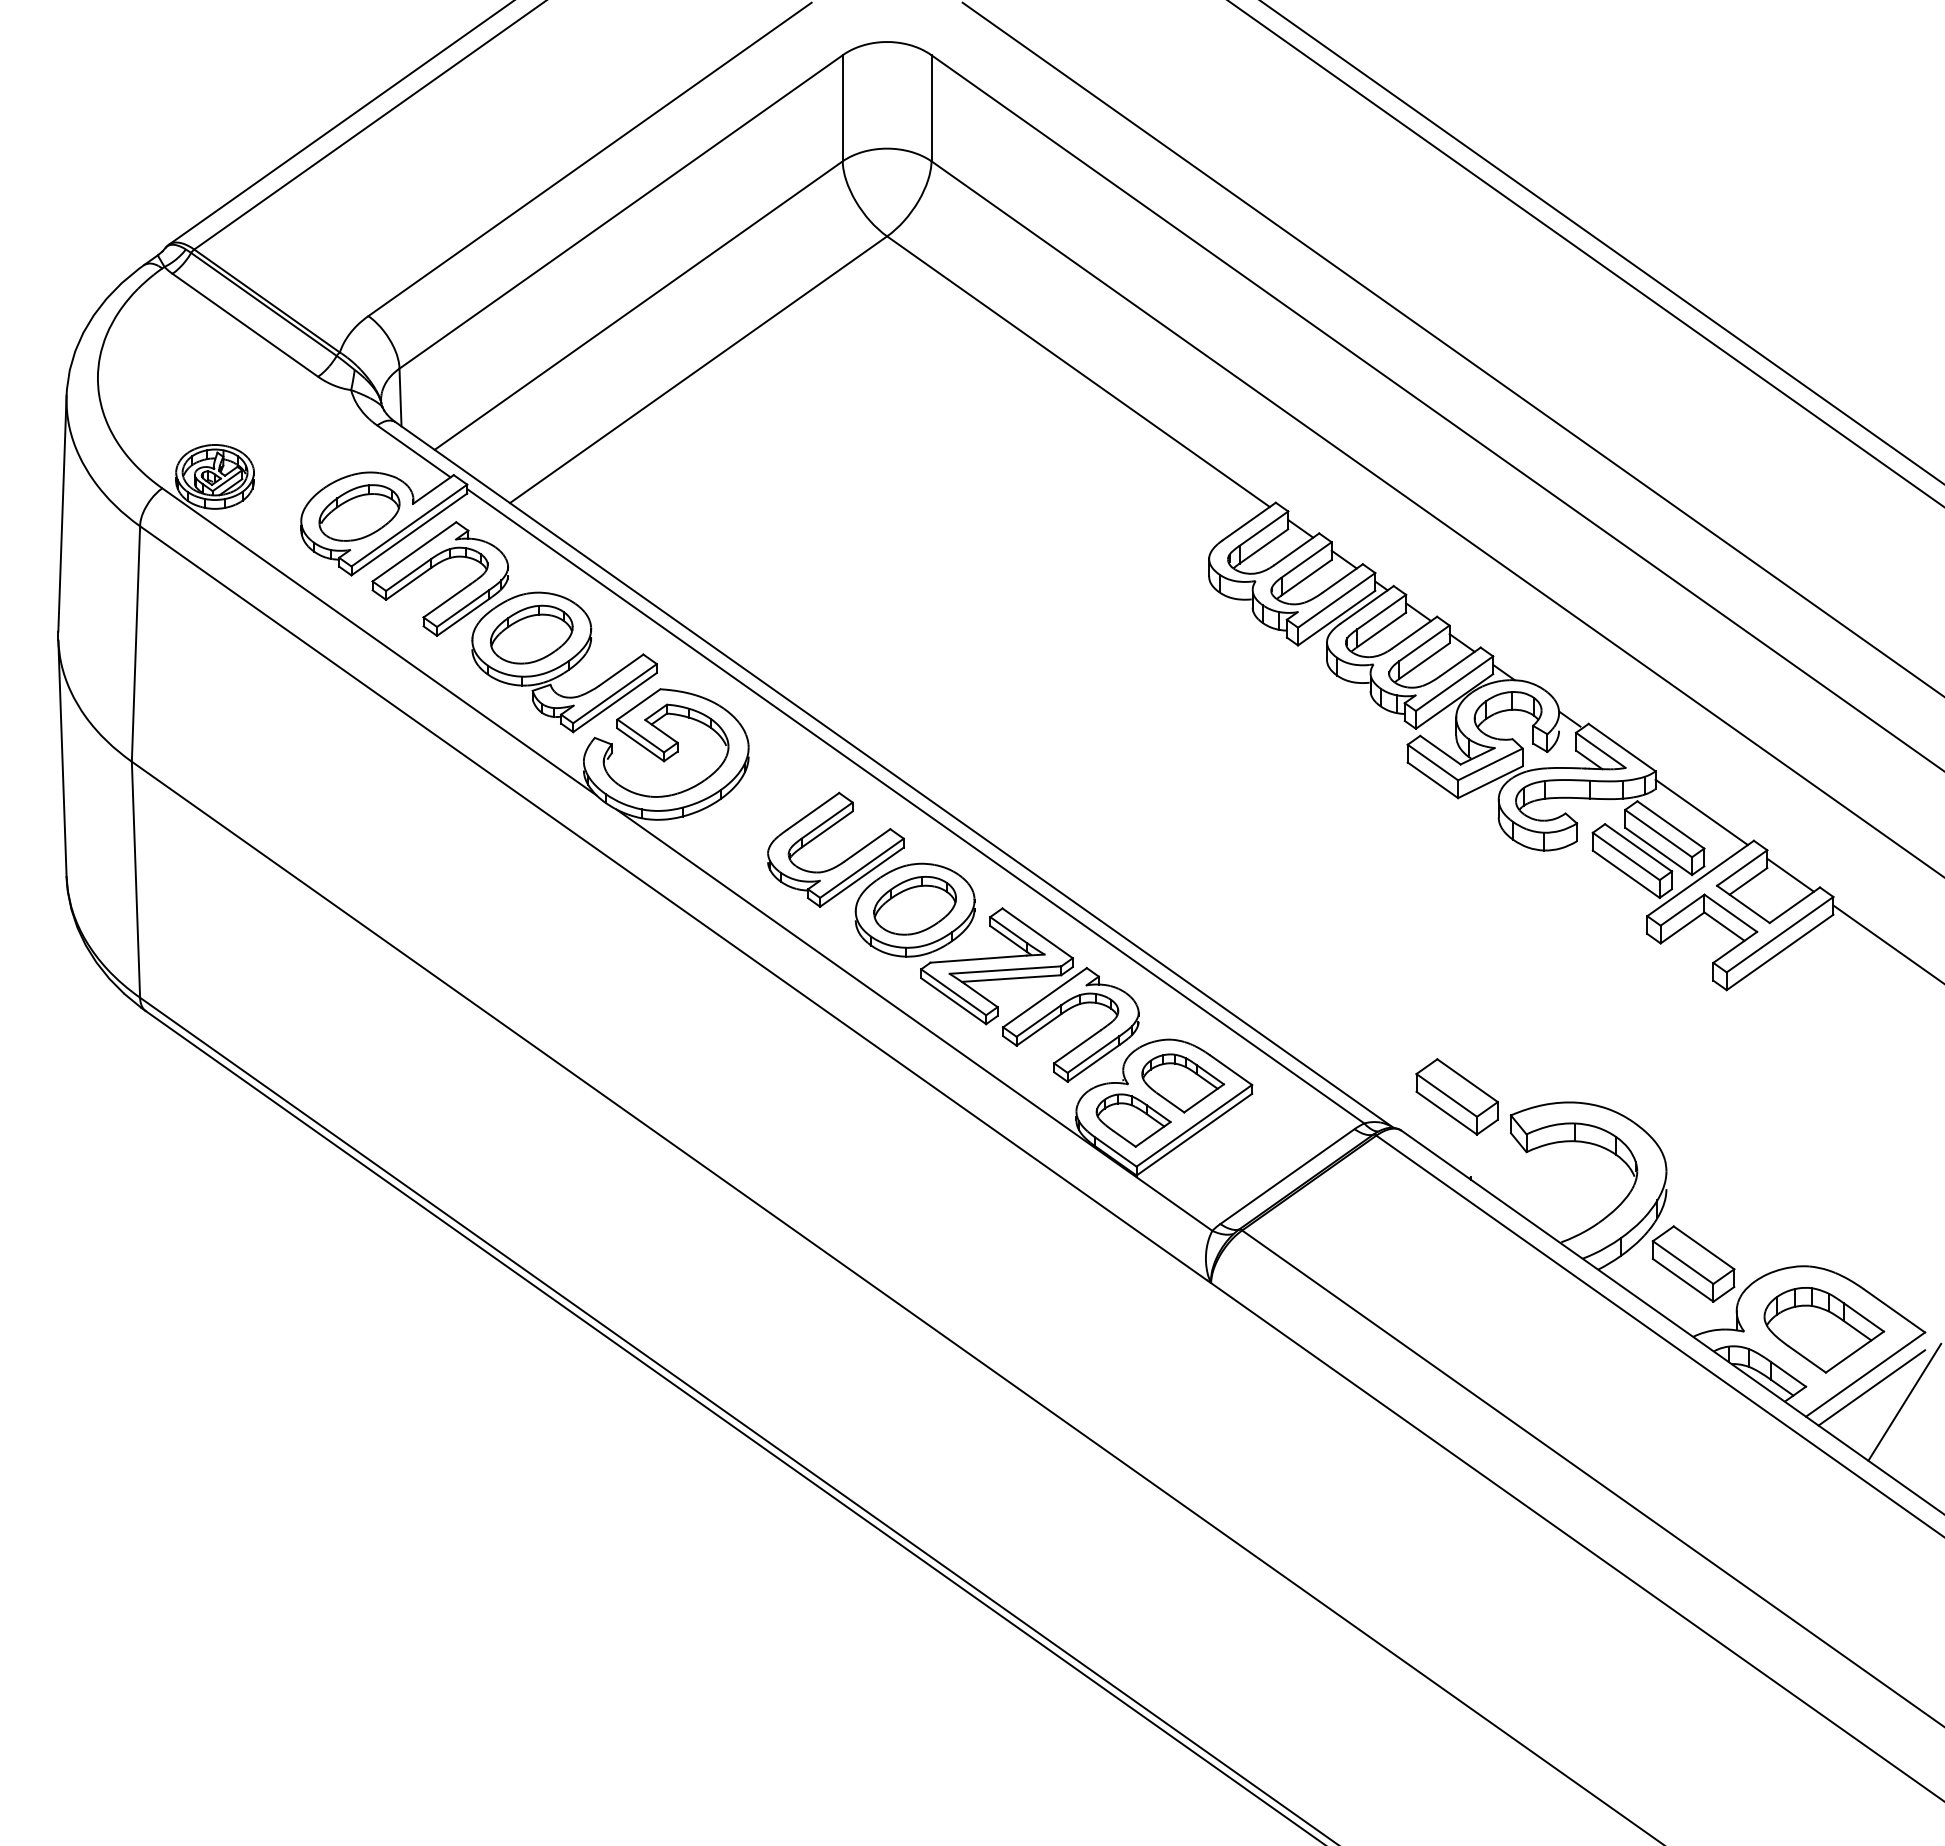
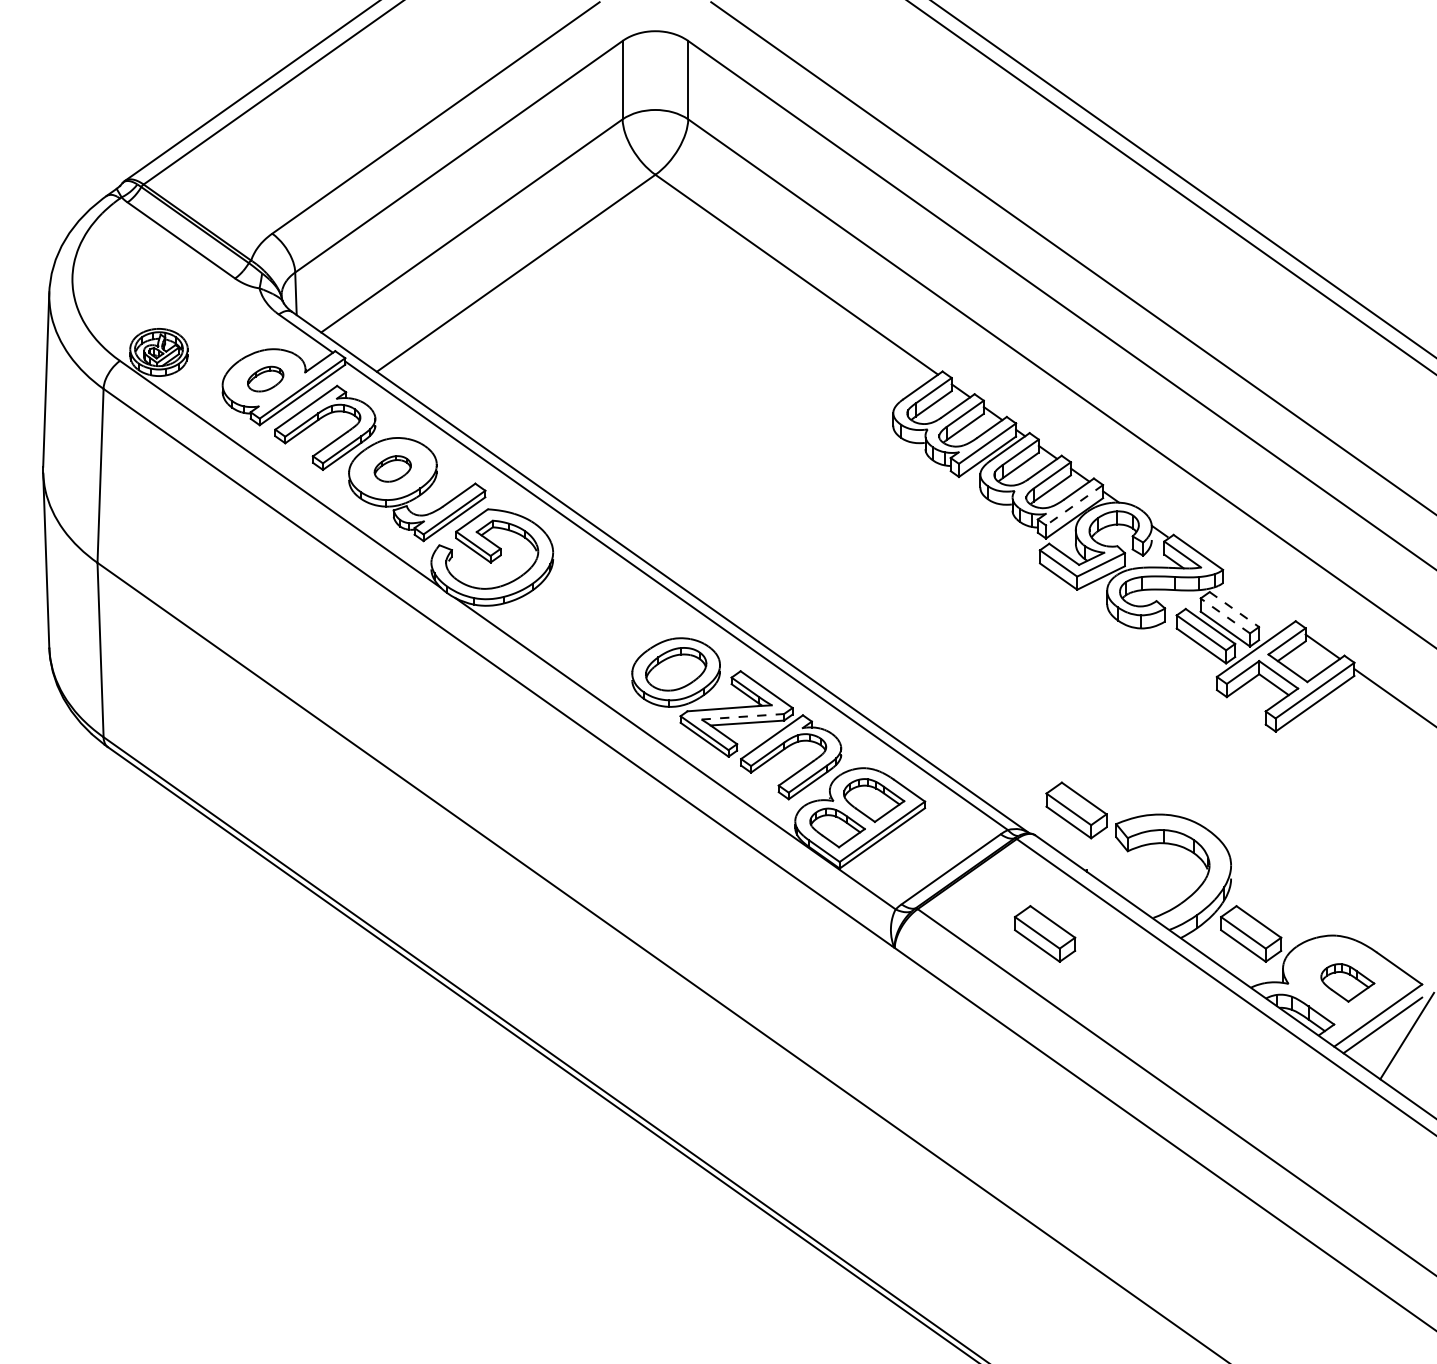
part: (359, 512) -> (265, 378), size x0.6
part: (531, 634) -> (392, 468), size x0.6
line: (1454, 684) -> (1074, 505), solid -> dashed
line: (1701, 812) -> (1257, 600), removed
line: (1670, 824) -> (1234, 609), solid -> dashed
line: (1658, 833) -> (1225, 615), solid -> dashed
part: (842, 861) -> (622, 636), removed
line: (1005, 970) -> (742, 717), solid -> dashed
part: (1414, 1263) -> (1045, 933), added
part: (1824, 1330) -> (1347, 983), size x0.6

